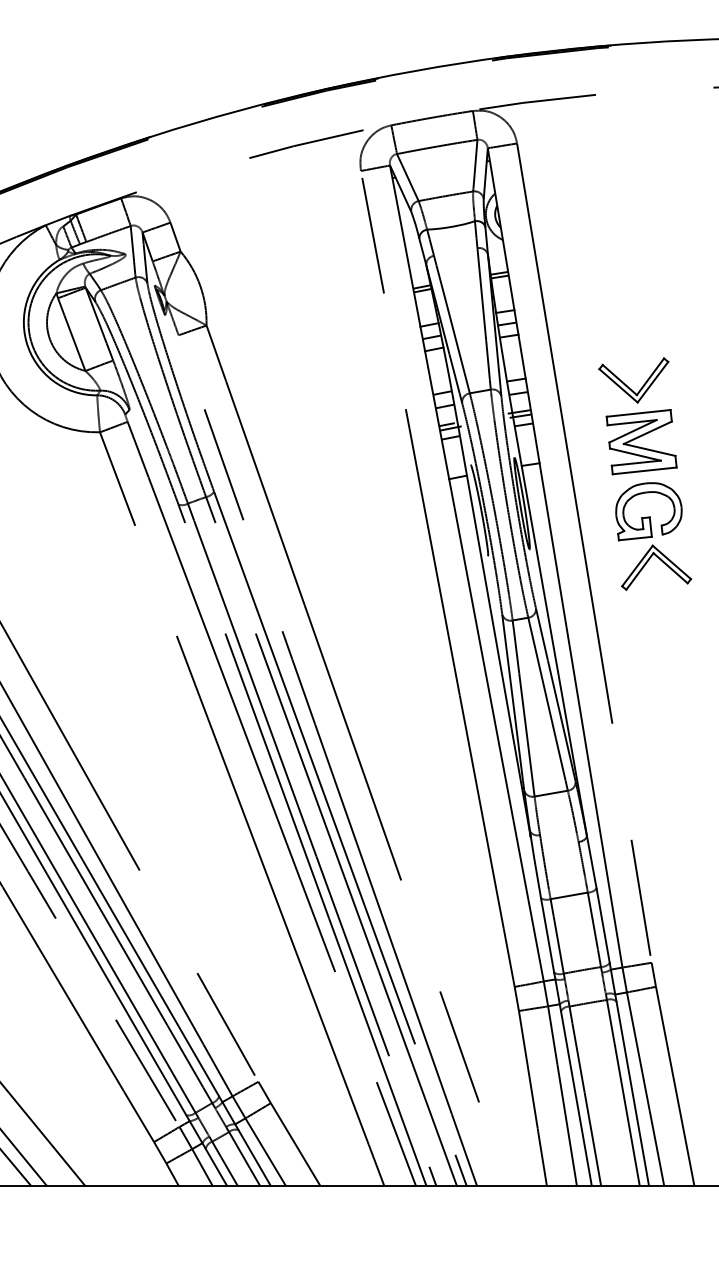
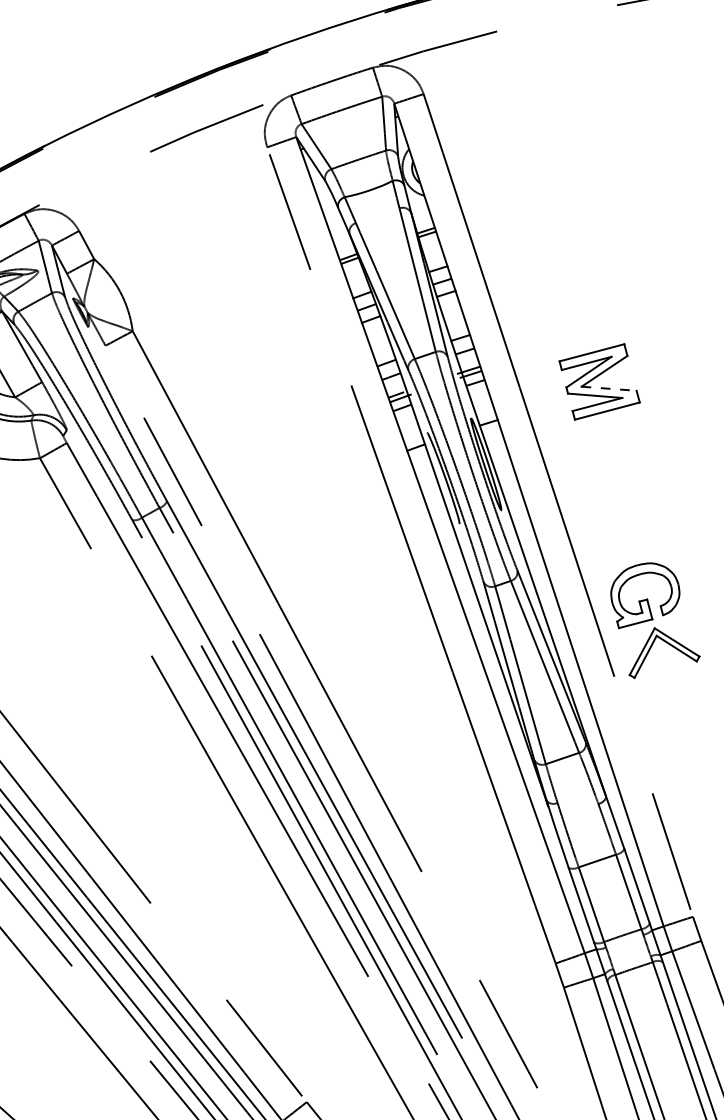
part: (627, 385) -> (576, 325), removed
line: (650, 450) -> (610, 389), solid -> dashed
part: (653, 536) -> (654, 618), moved

